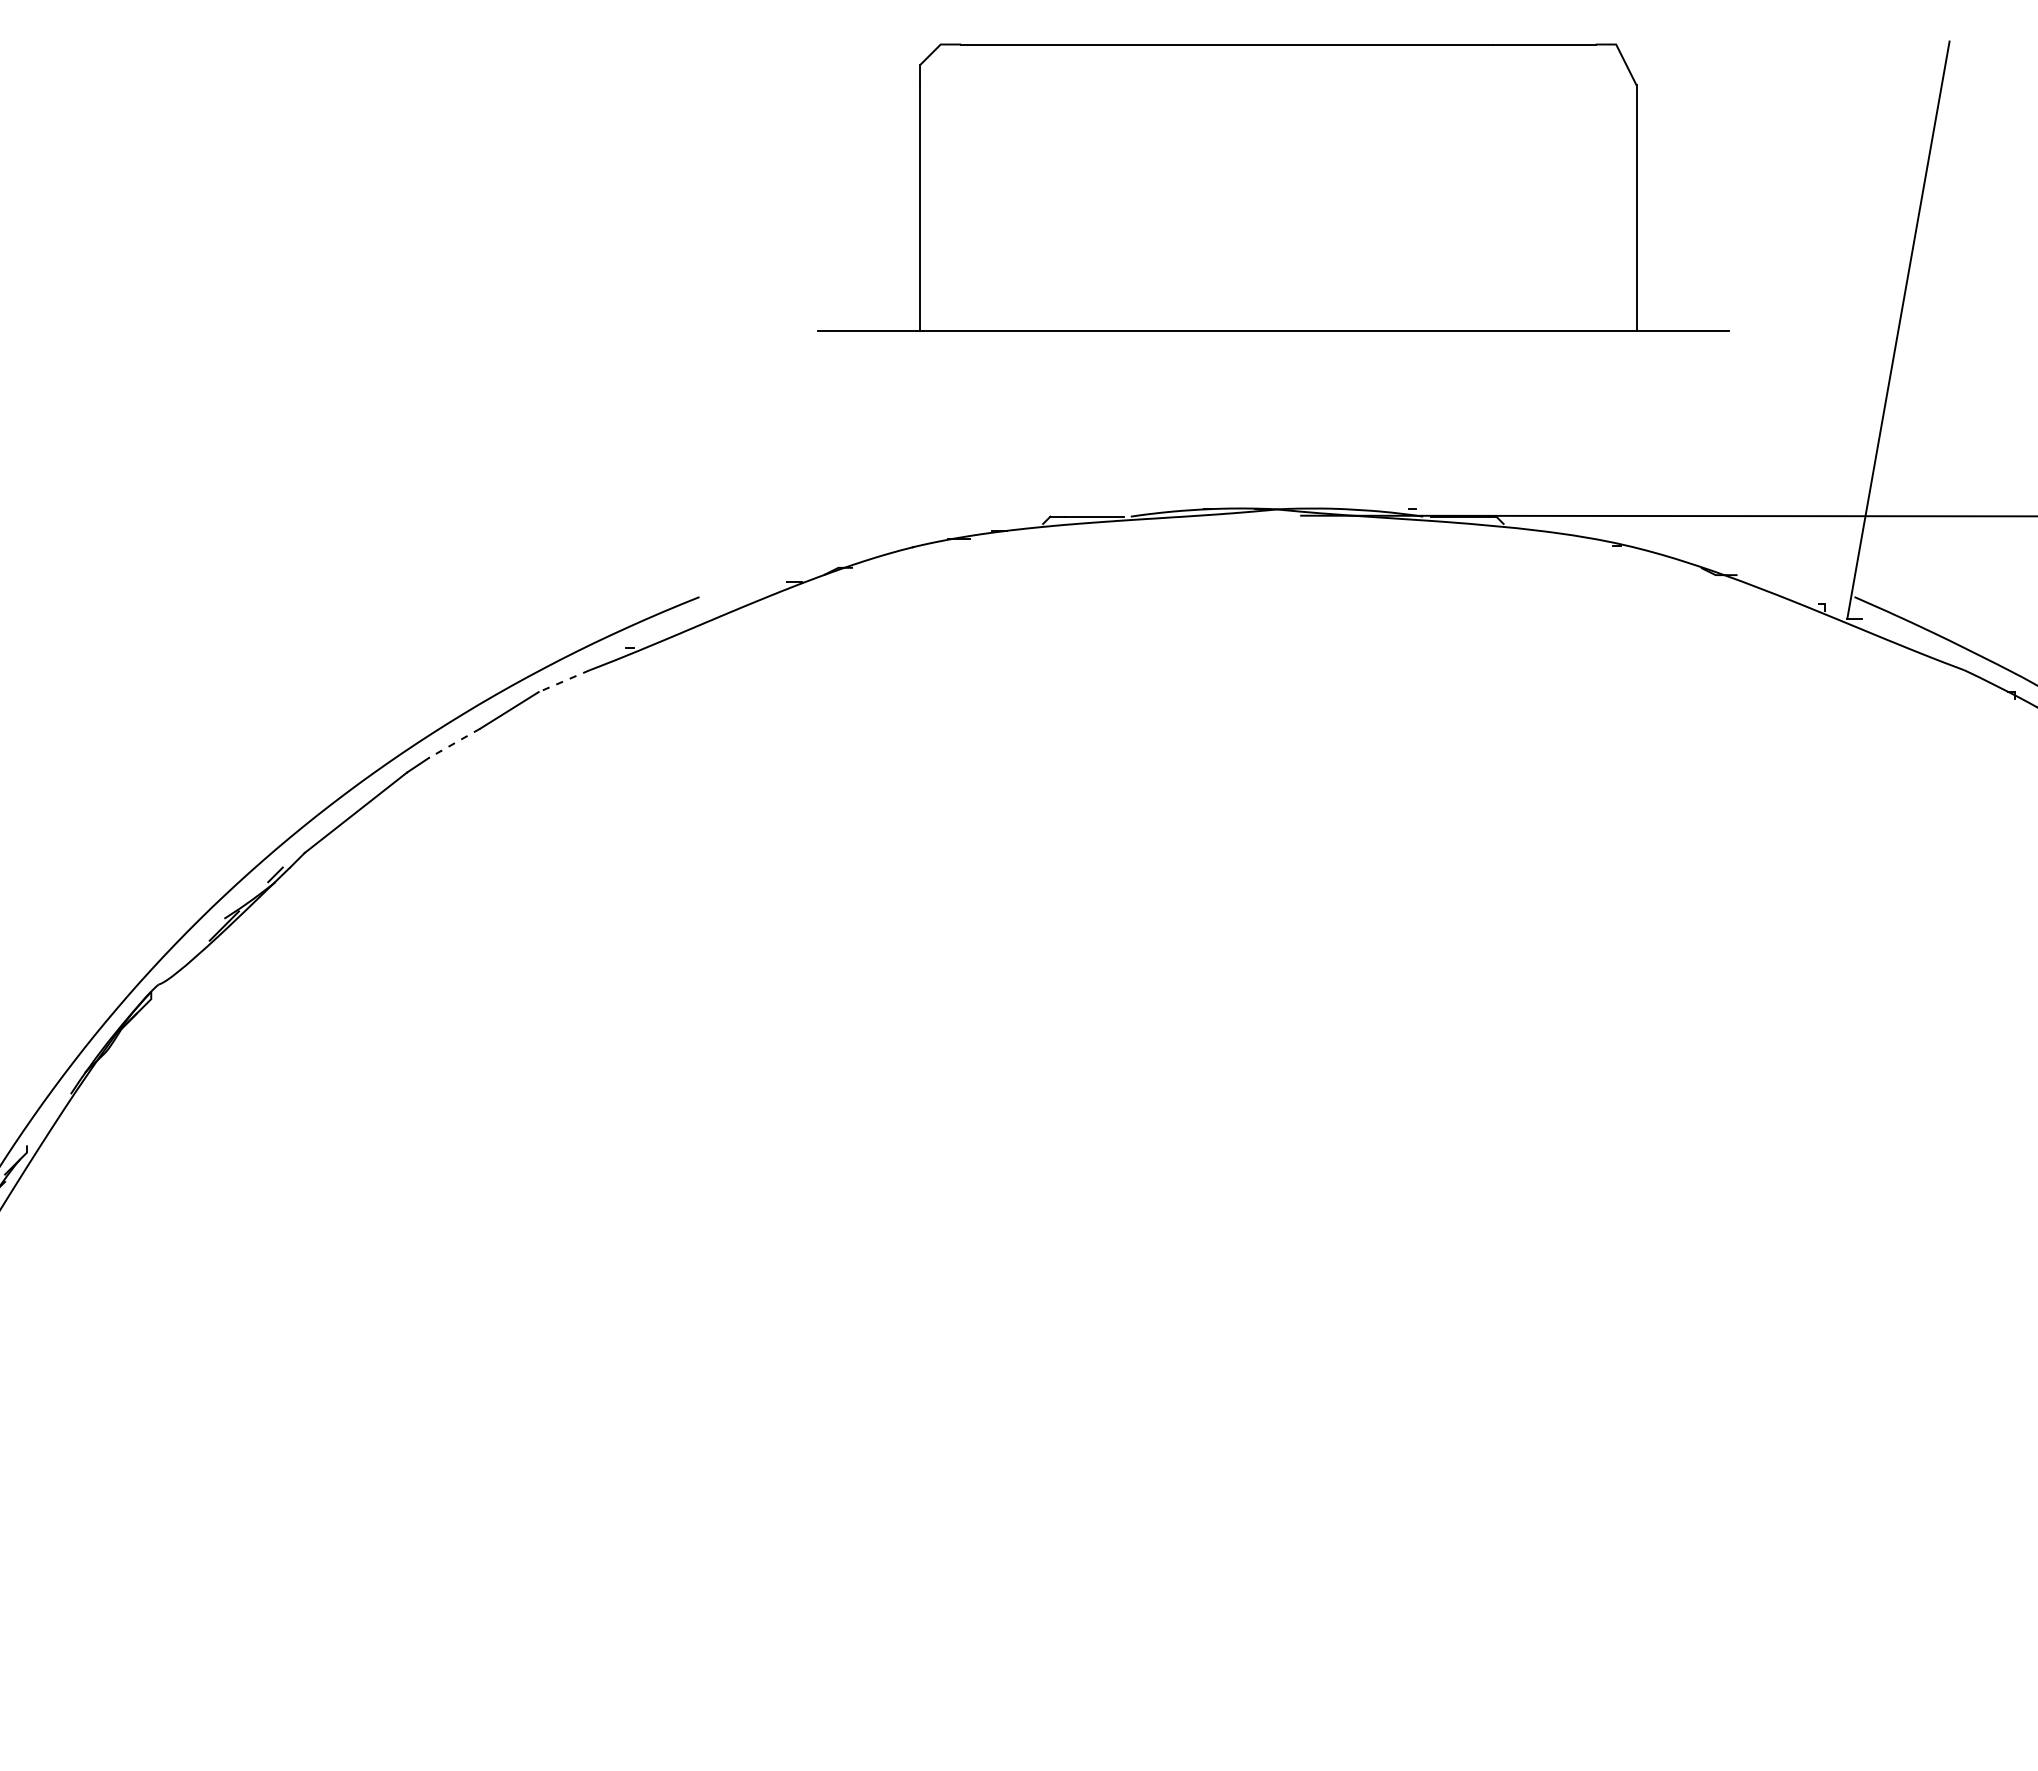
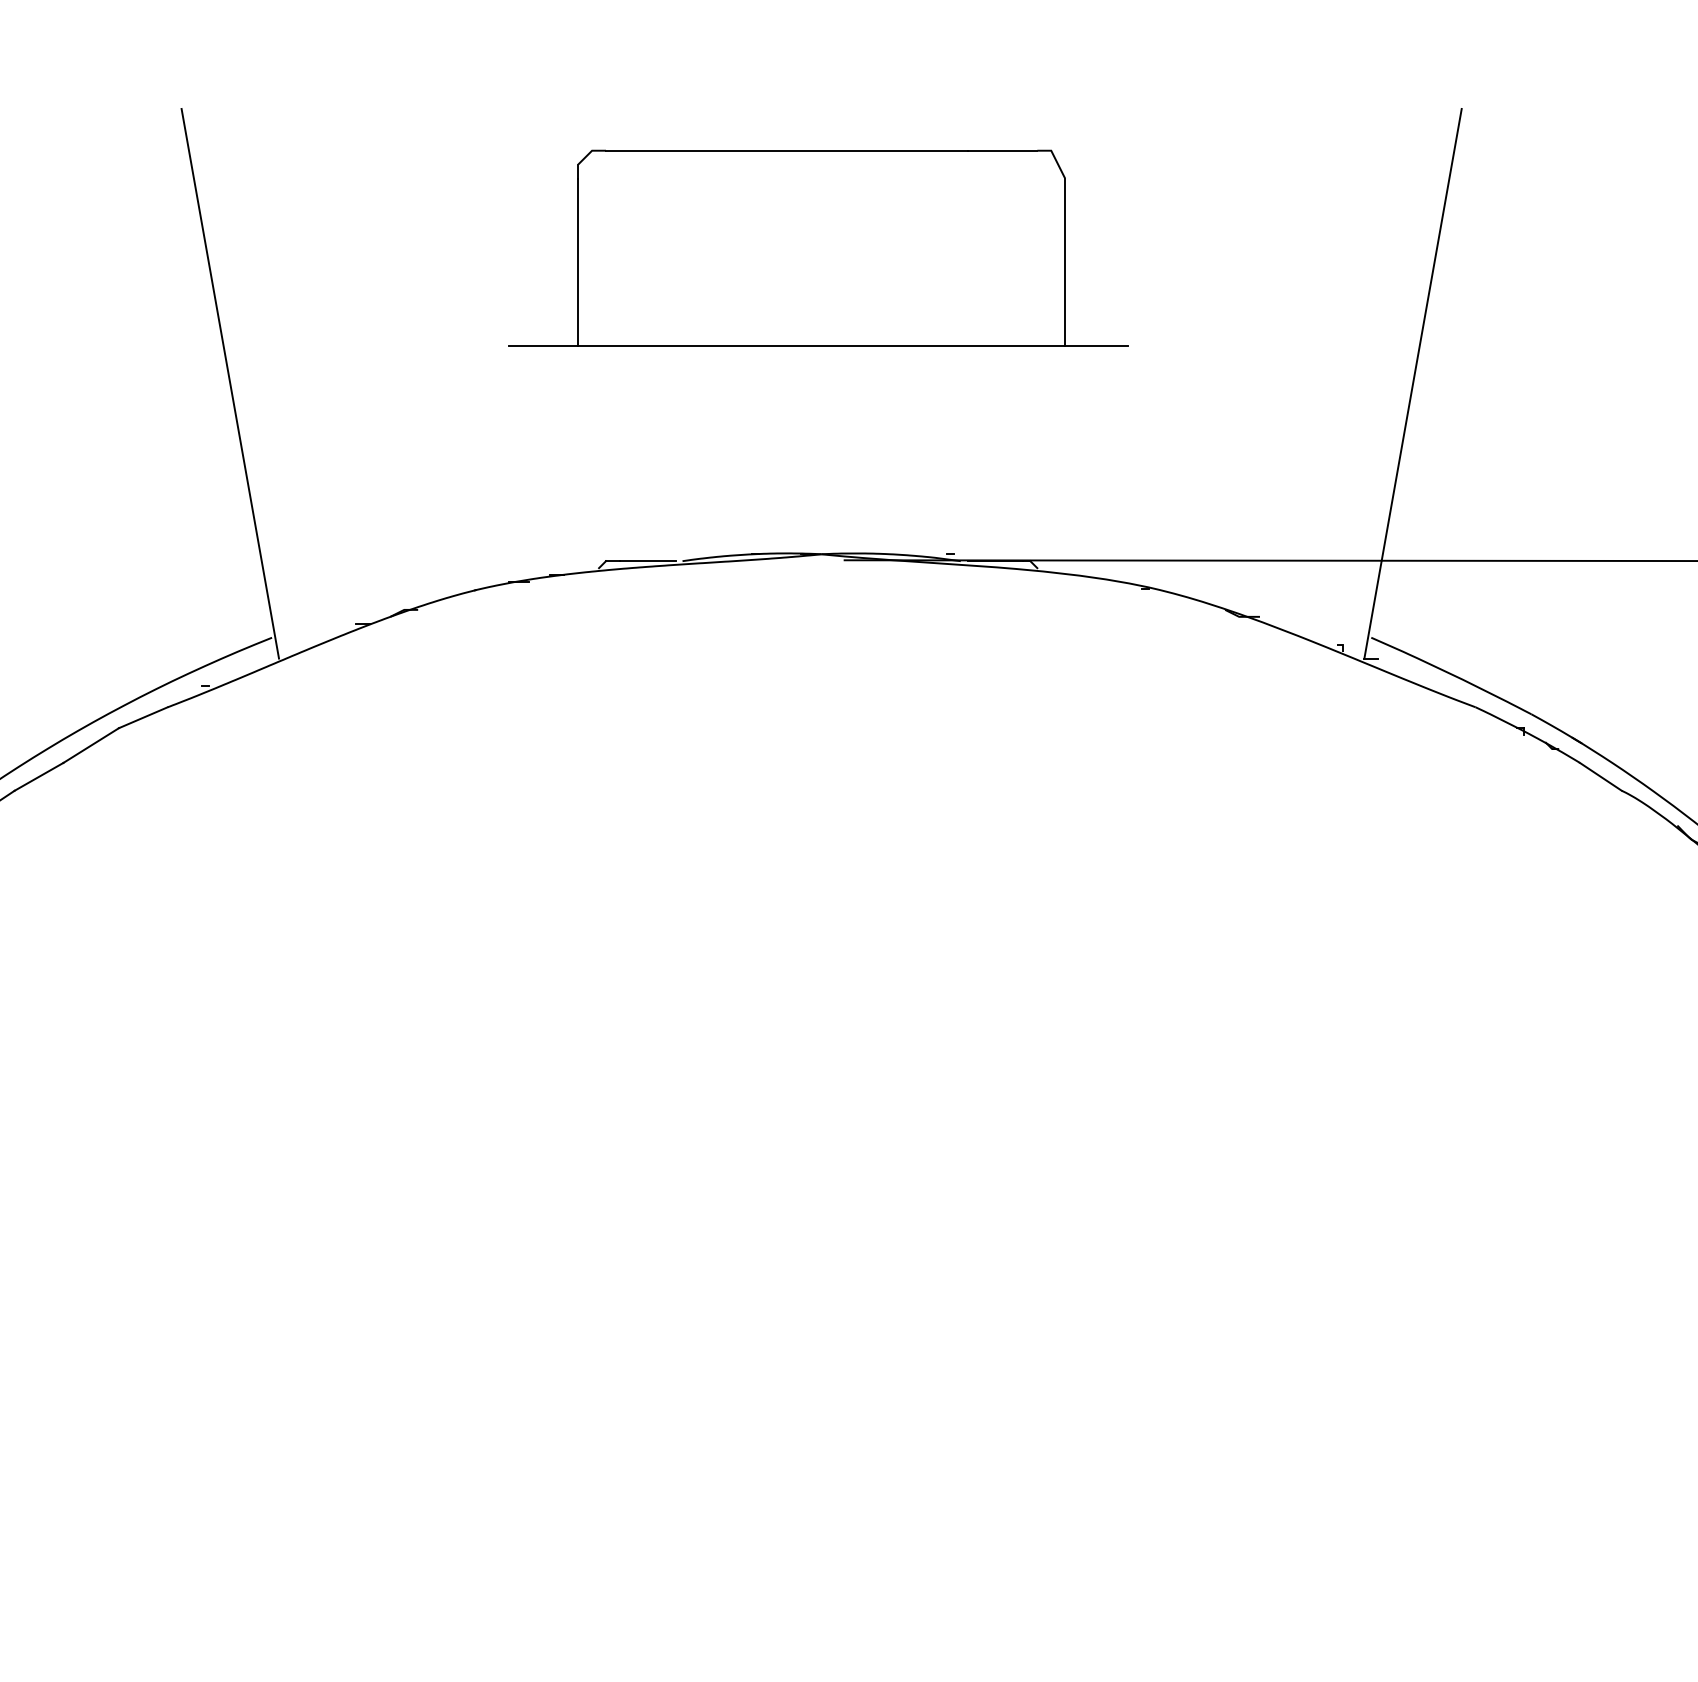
part: (1273, 187) -> (818, 247), size x0.71
line: (655, 330) -> (230, 384), added
line: (564, 681) -> (143, 718), dashed -> solid
line: (454, 743) -> (38, 777), dashed -> solid

